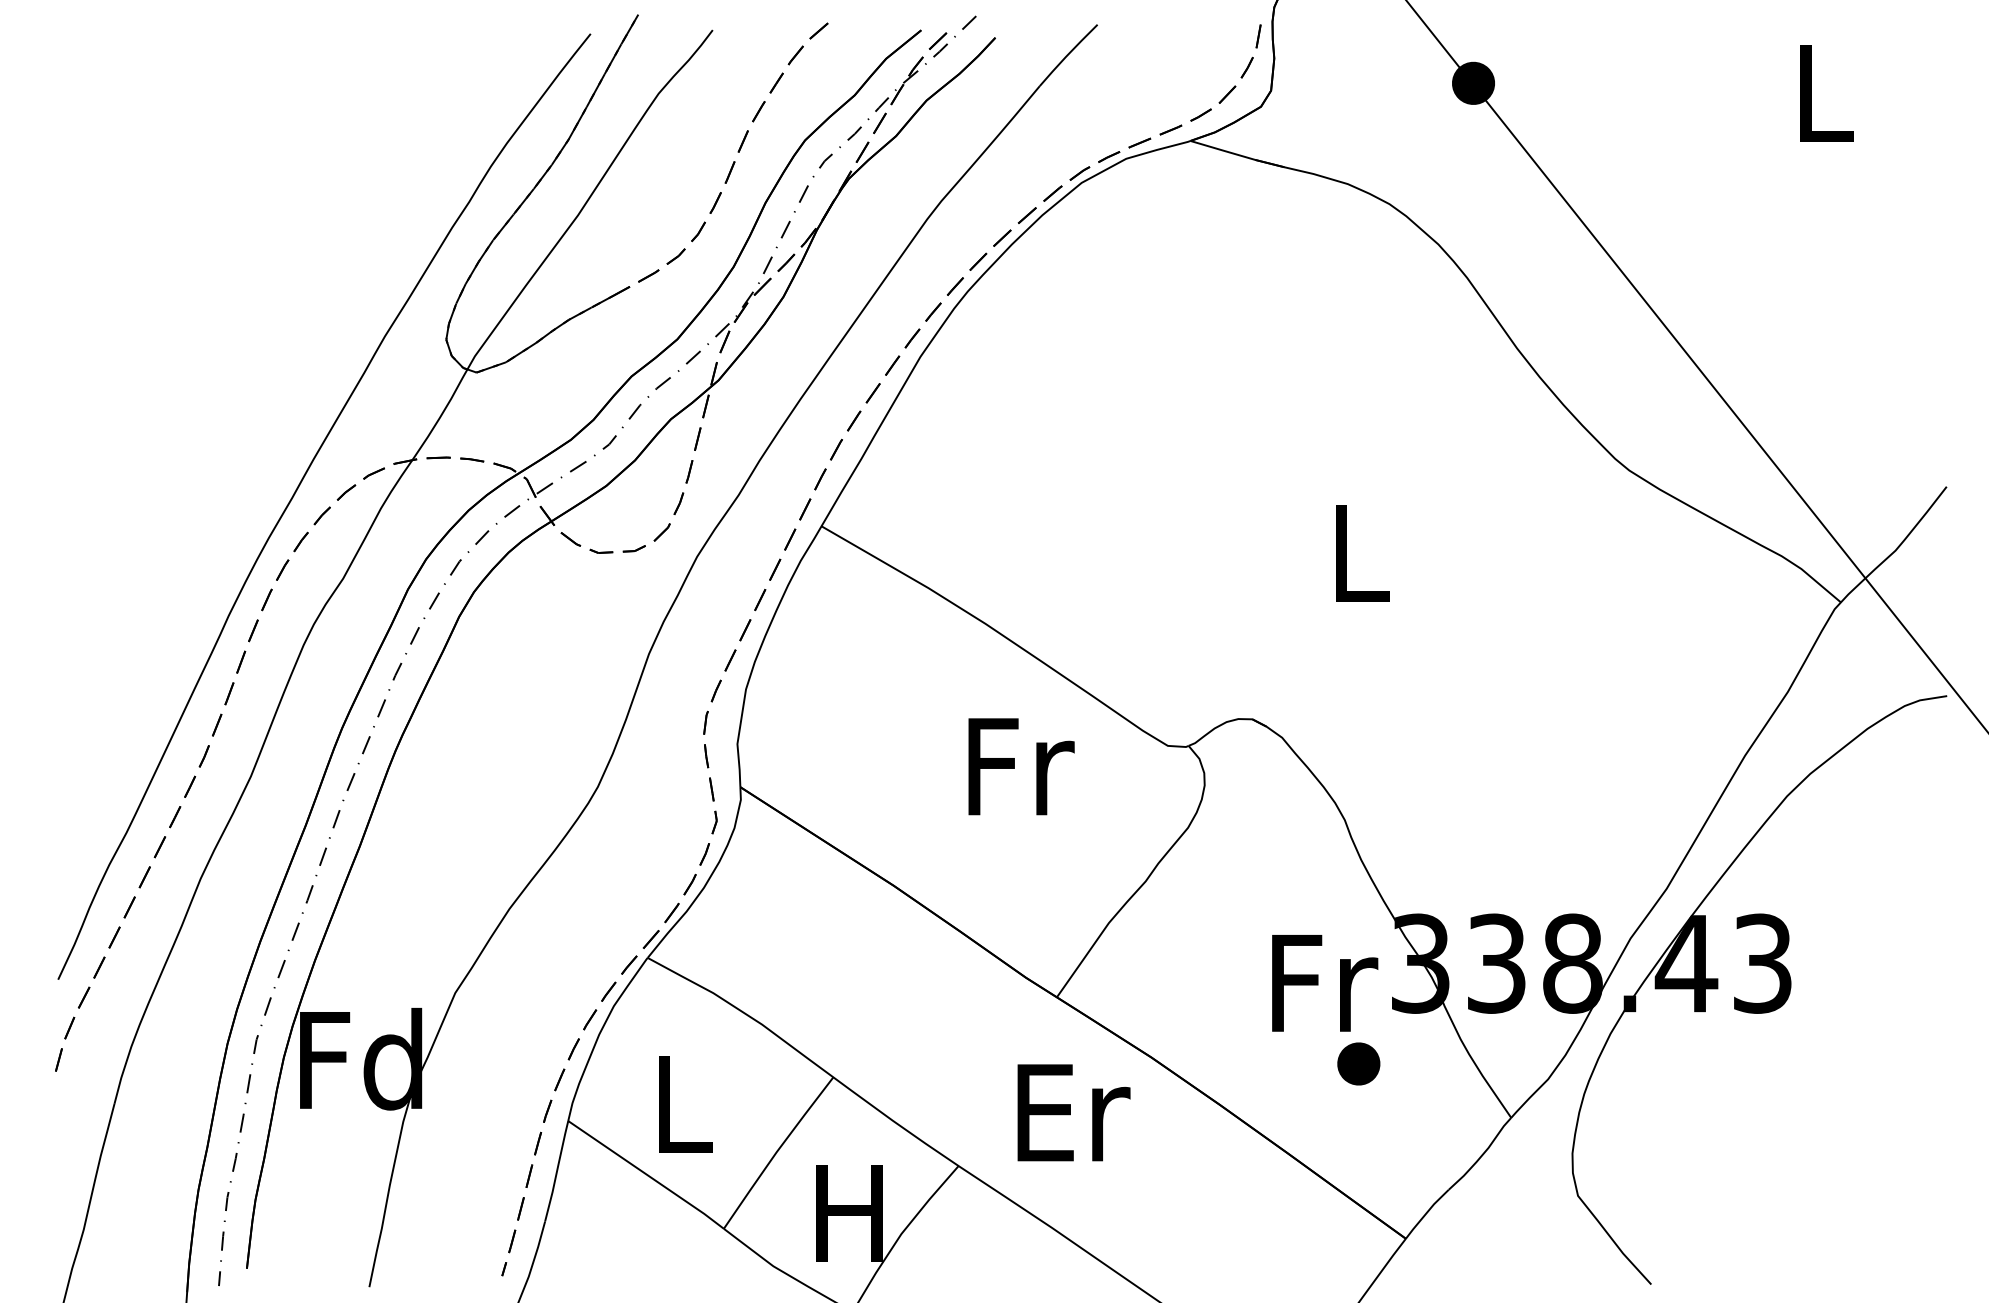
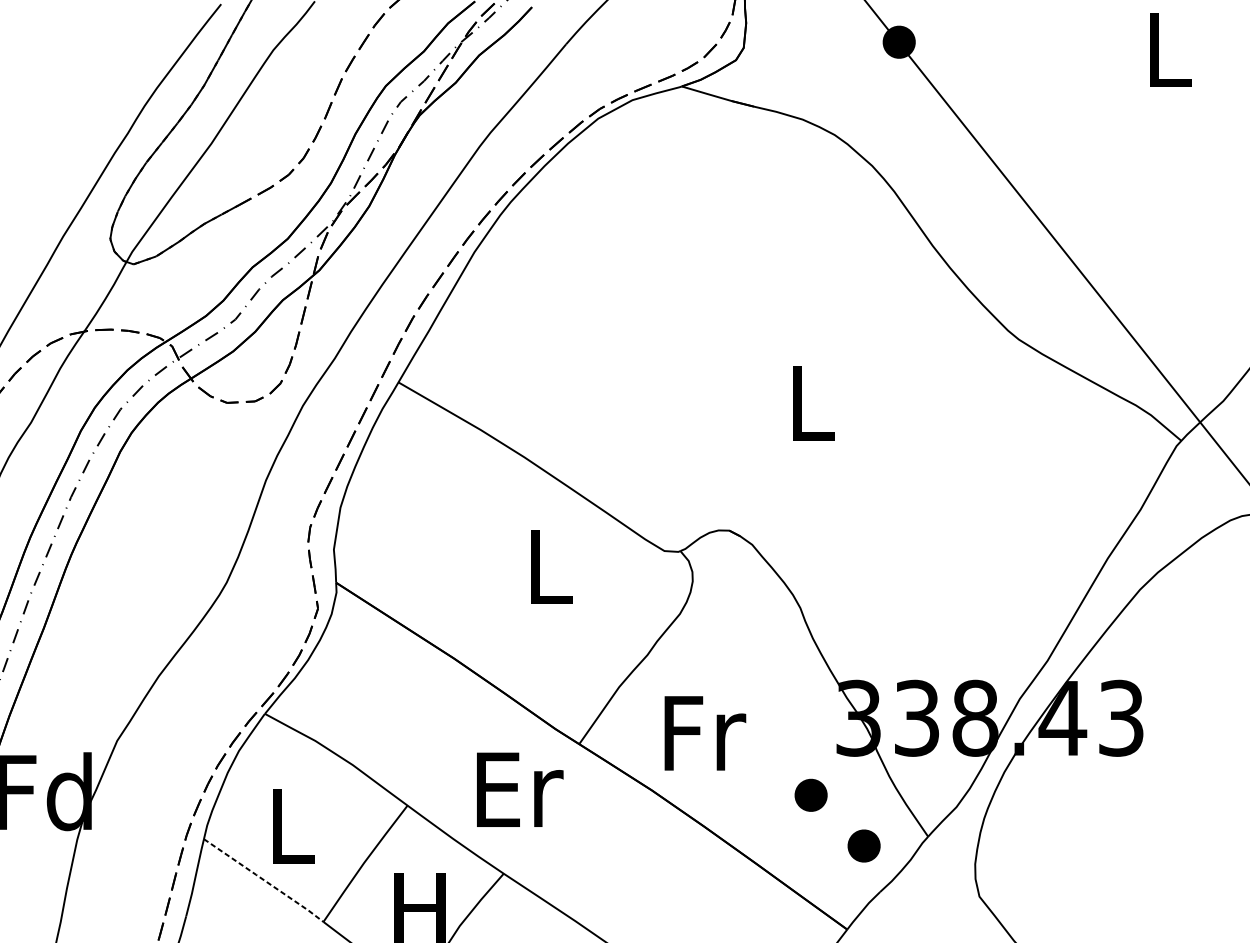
text: (1021, 766) -> (552, 566), Fr -> L
text: (1325, 983) -> (705, 733), moved
text: (1073, 1112) -> (519, 789), moved
part: (1427, 1129) -> (863, 845), added
line: (646, 1174) -> (264, 880), solid -> dashed

